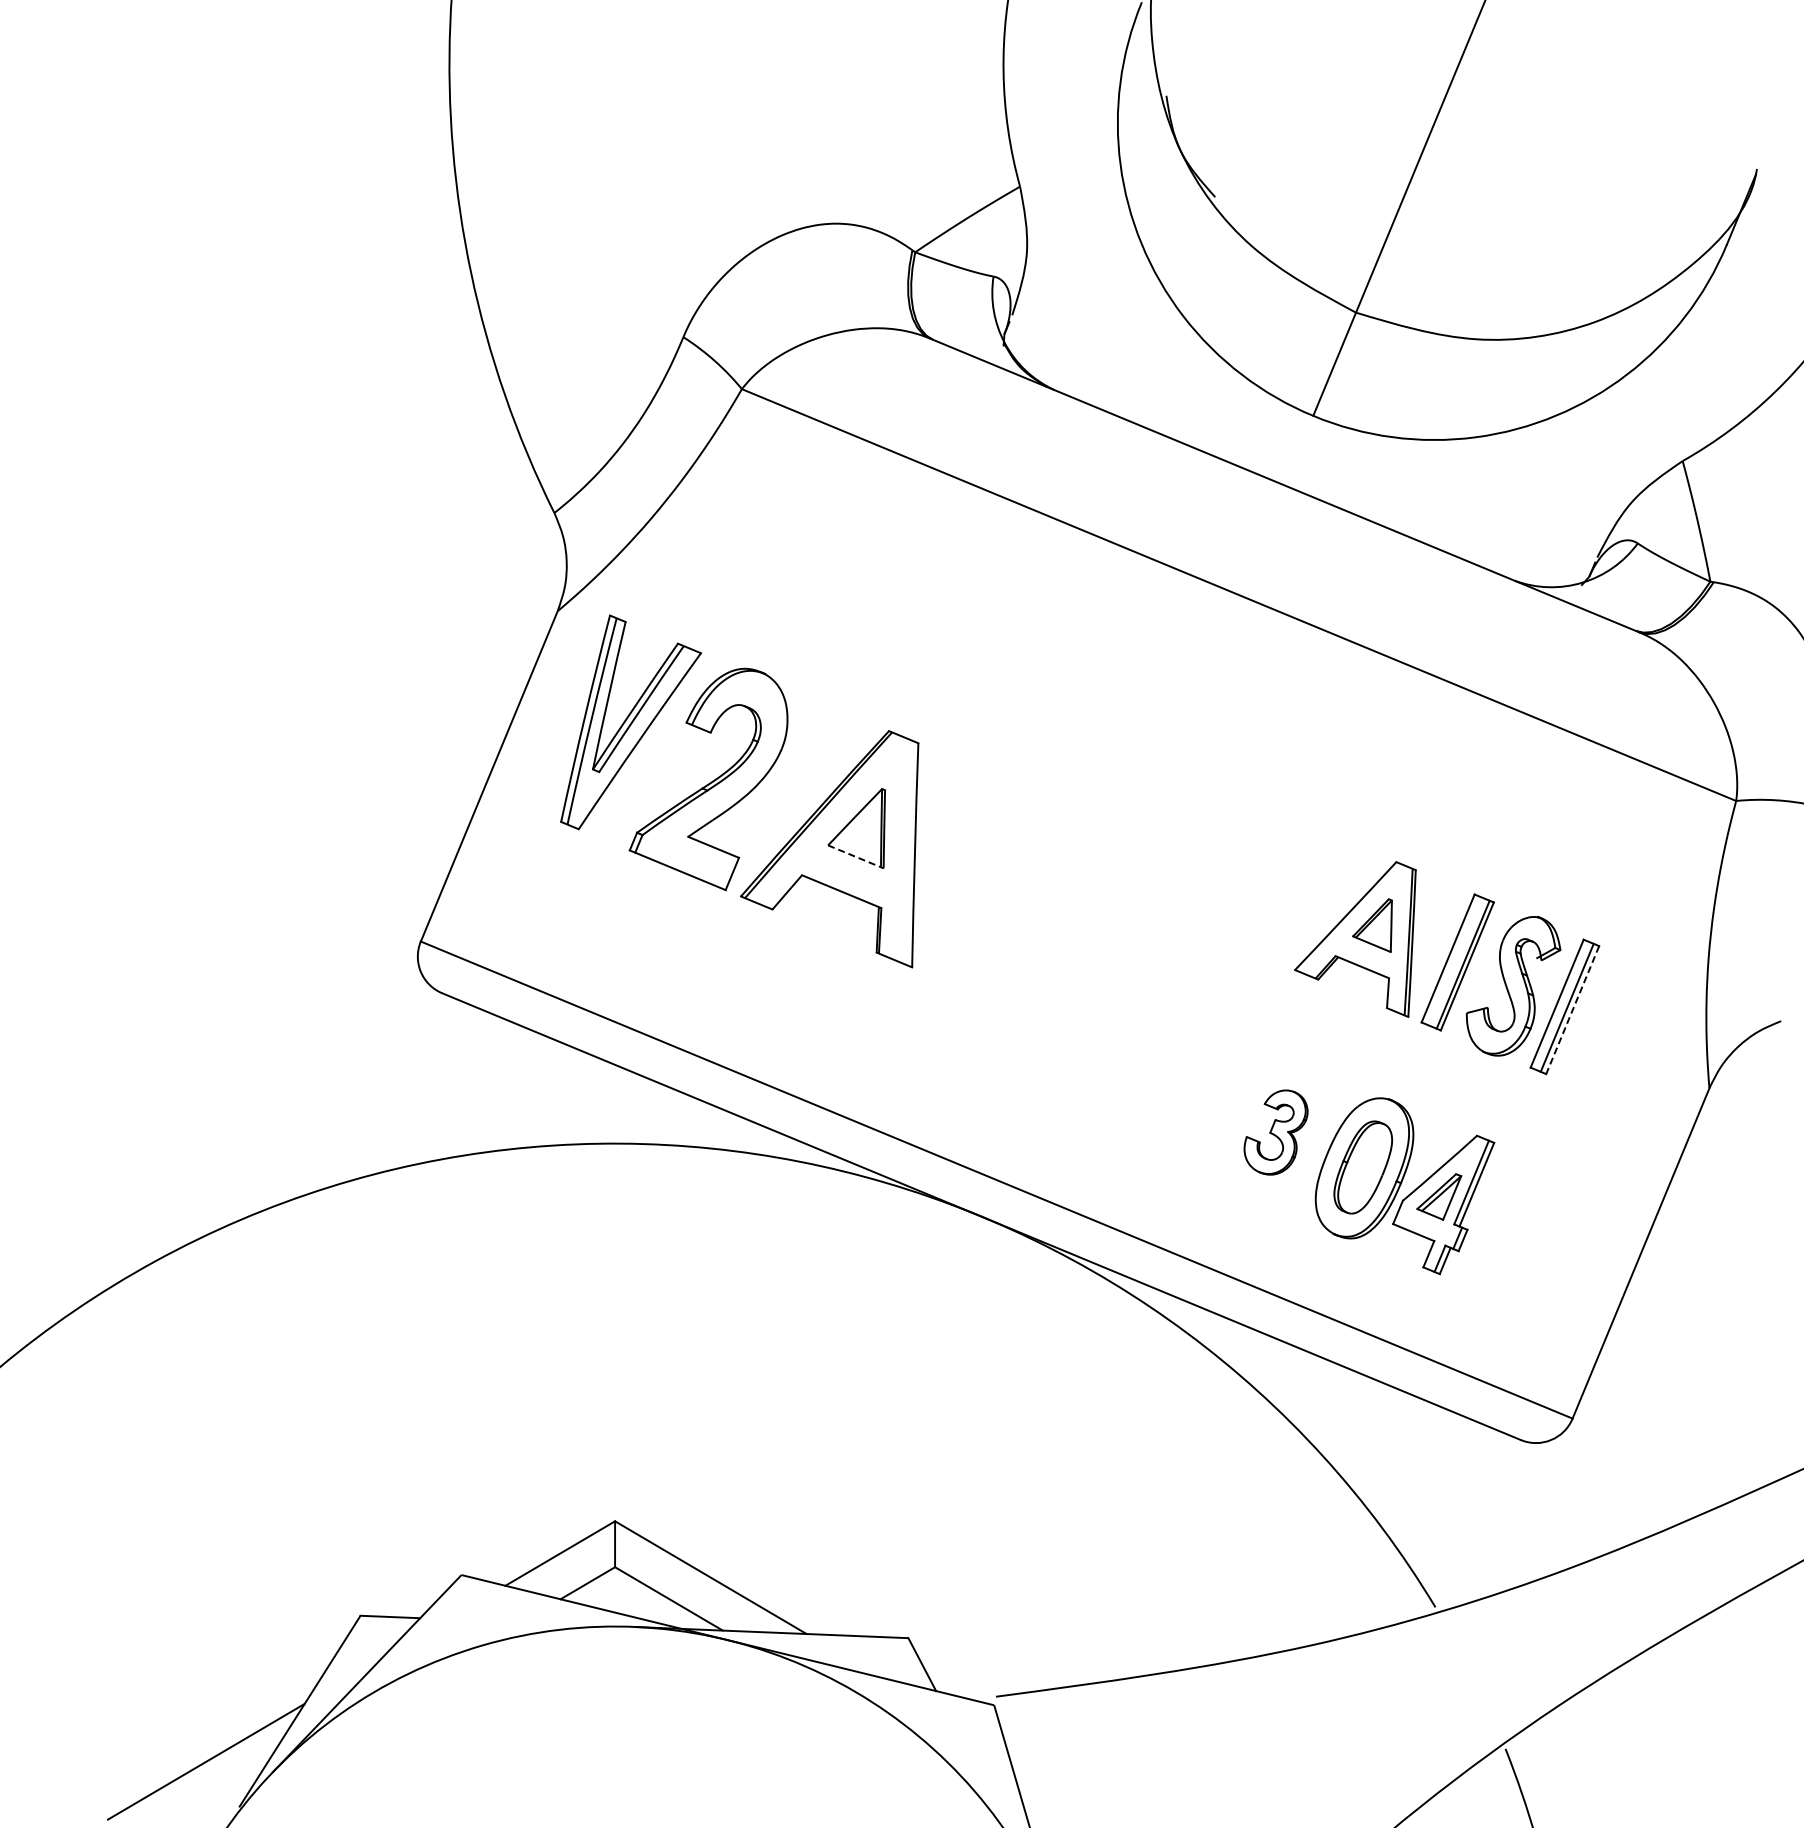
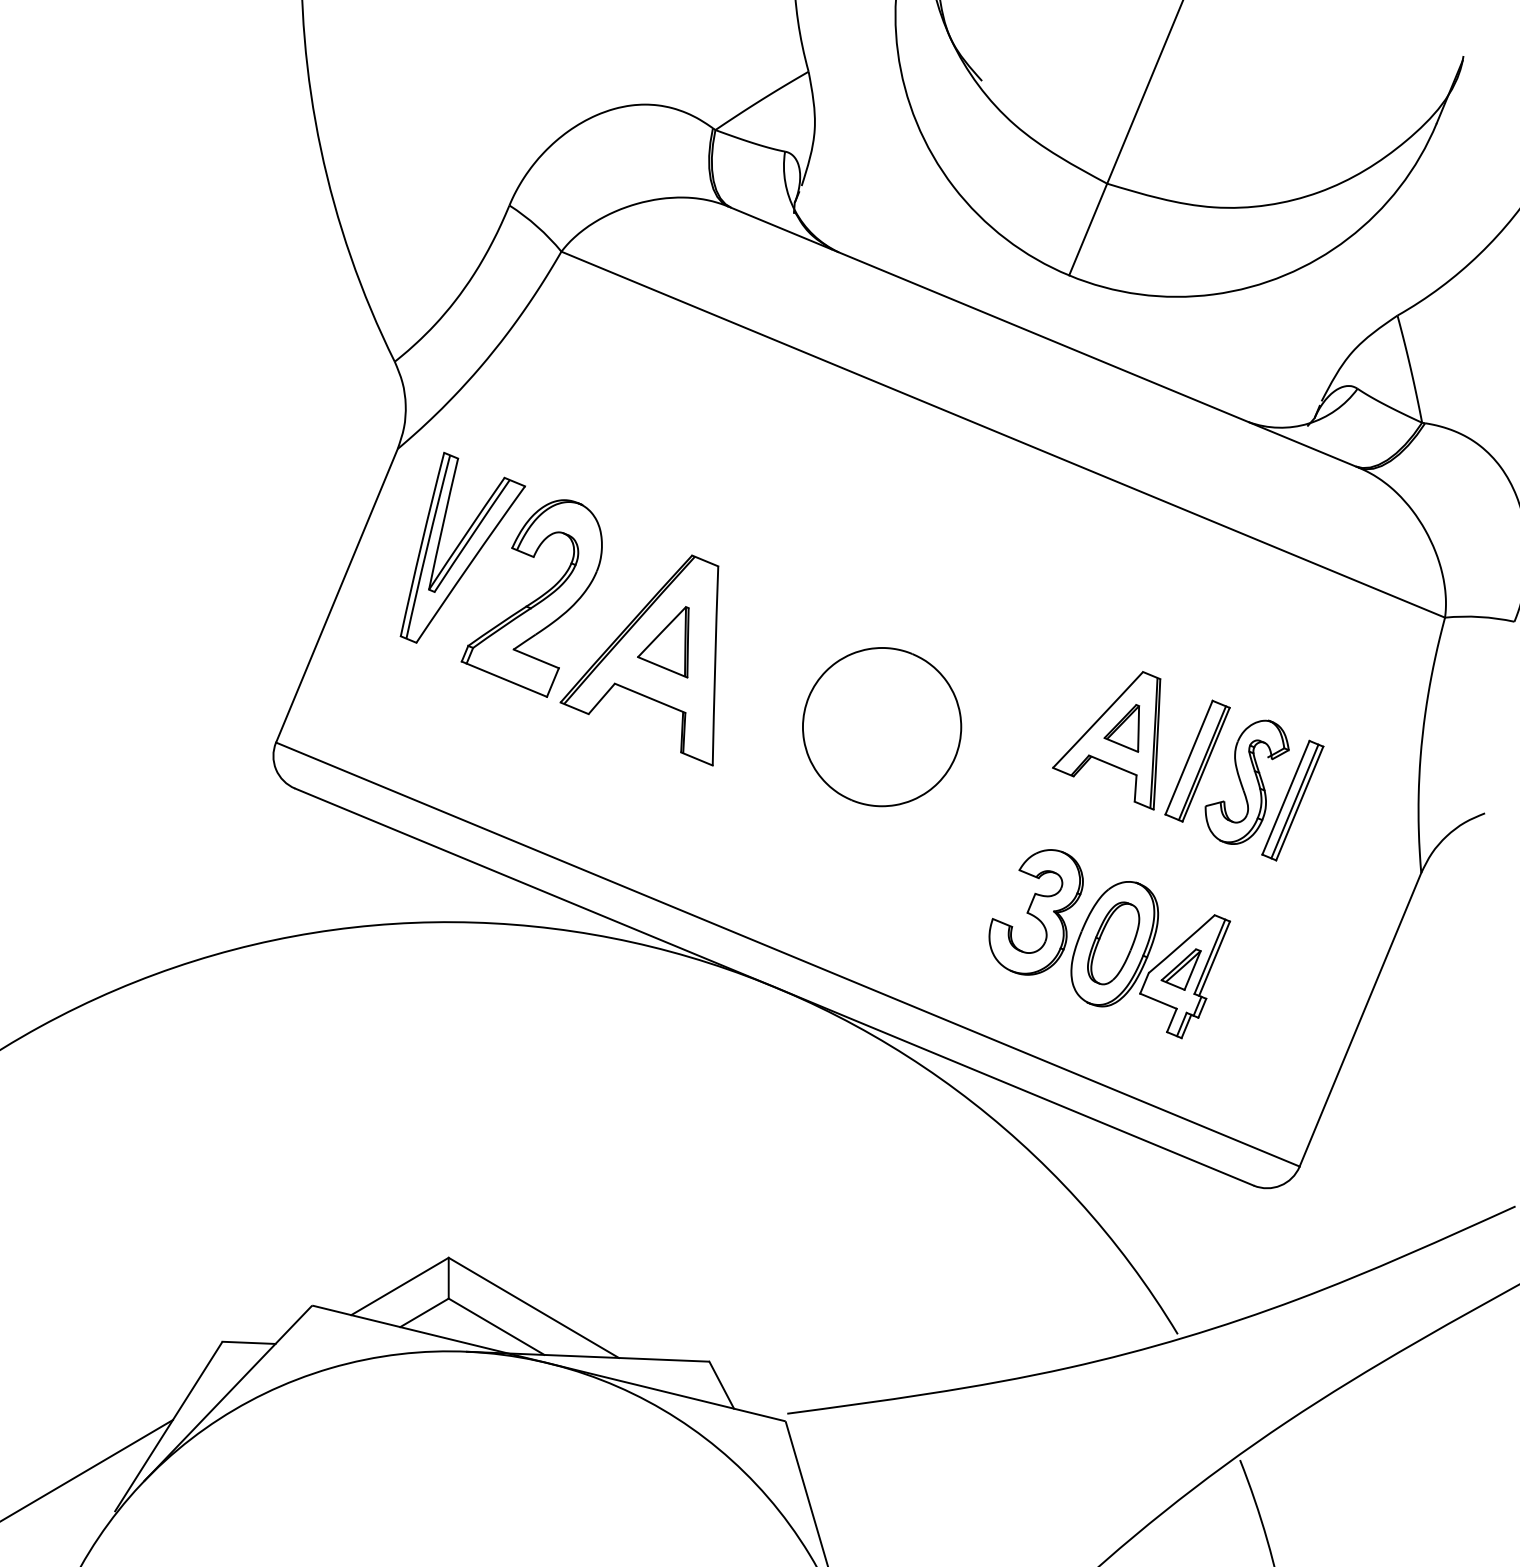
line: (856, 857) -> (663, 667), dashed -> solid
part: (1102, 924) -> (881, 727), added
line: (1572, 1010) -> (1299, 803), dashed -> solid
part: (1275, 1132) -> (1035, 912), size x1.67

